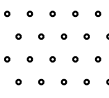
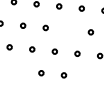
circle: (63, 36) -> (67, 29), removed
circle: (18, 81) -> (18, 70), removed
circle: (86, 81) -> (86, 76), removed

